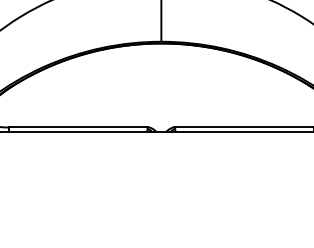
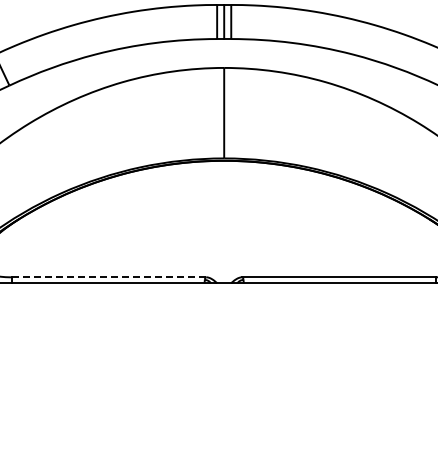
line: (78, 127) -> (109, 277), solid -> dashed

